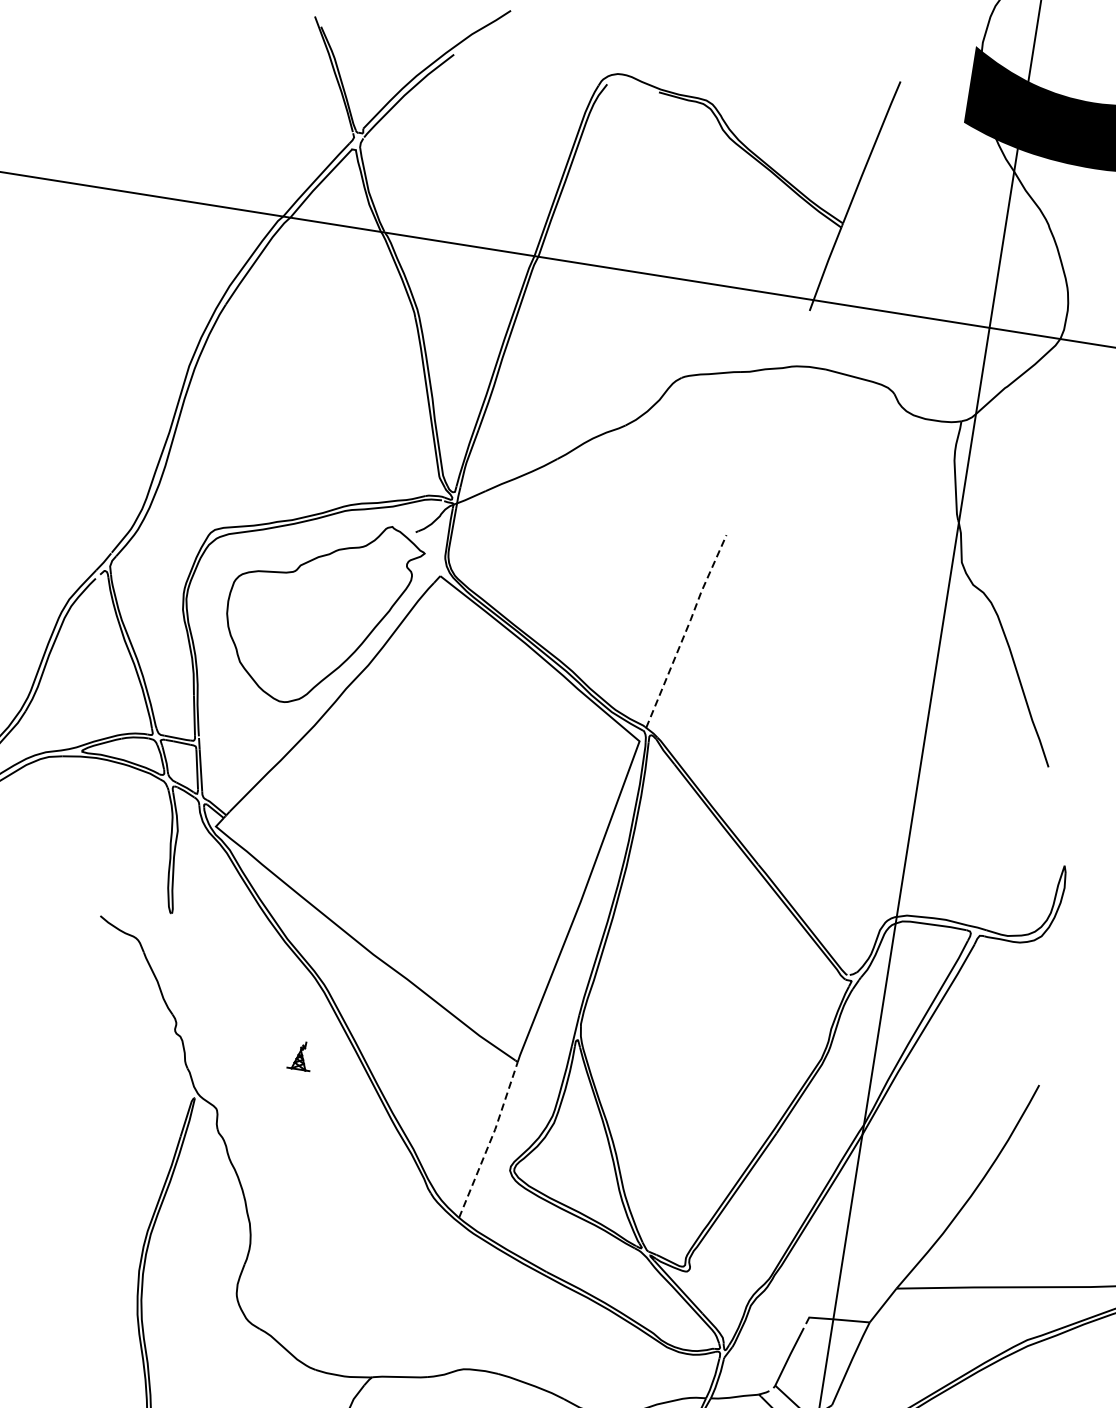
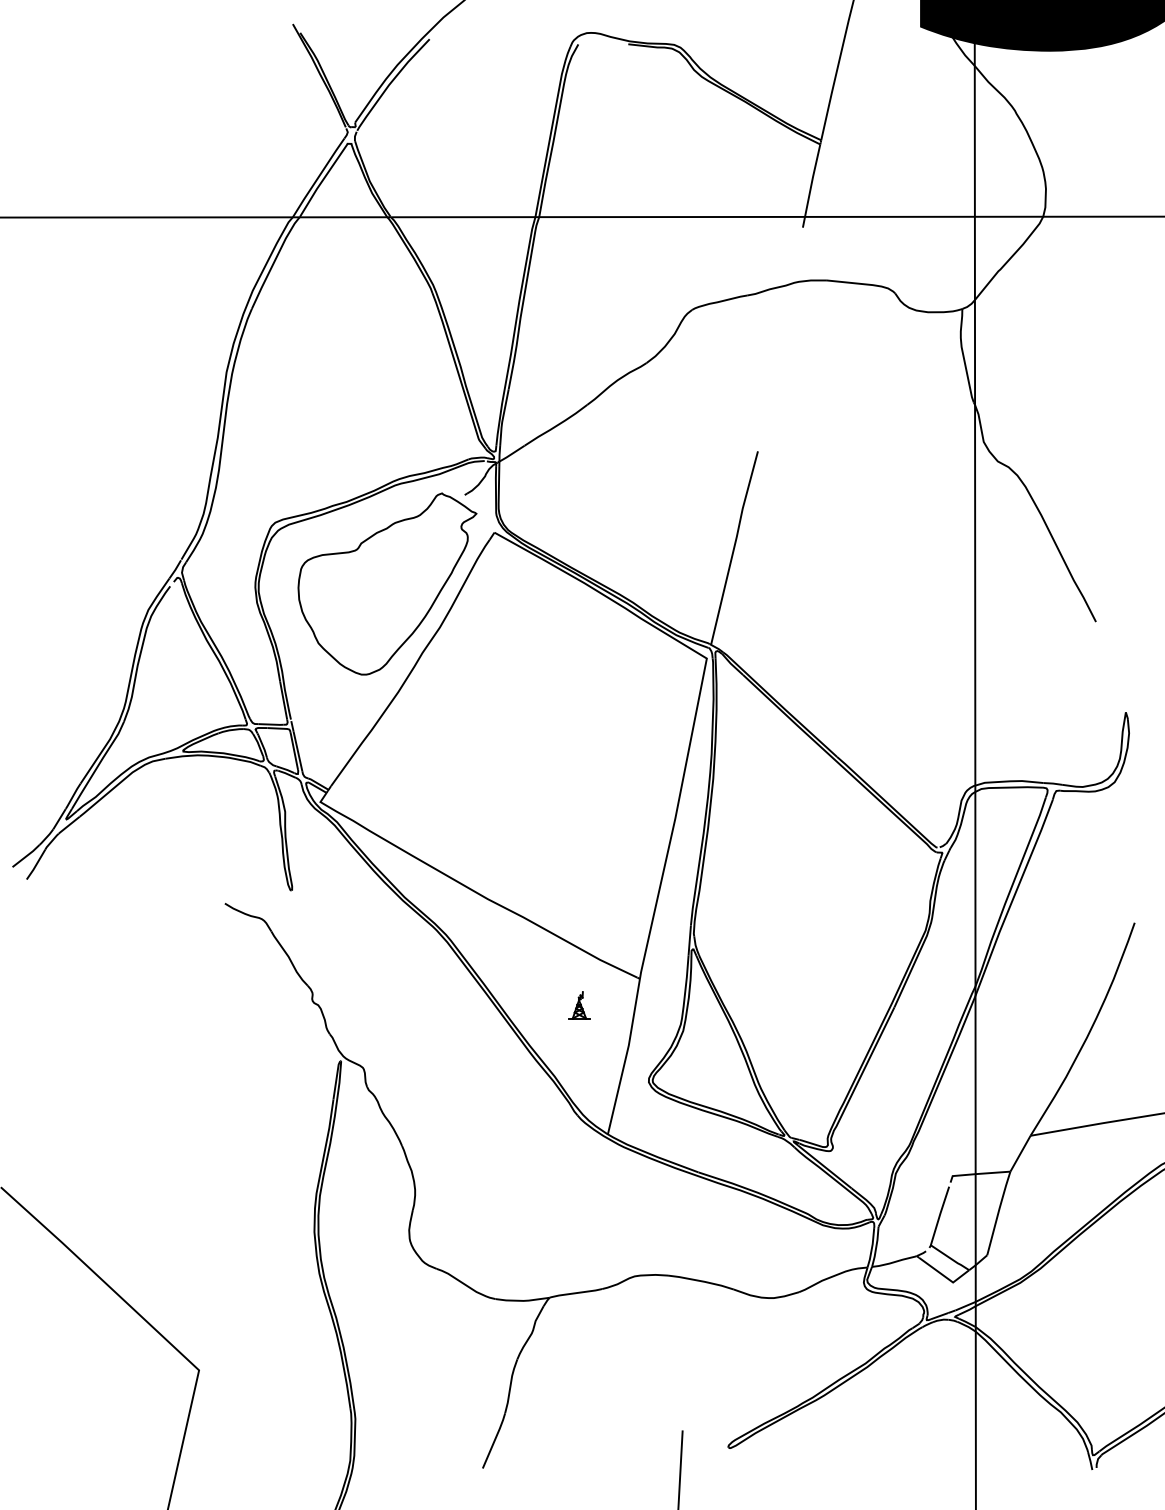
line: (686, 629) -> (734, 546), dashed -> solid
part: (300, 1055) -> (579, 1005), moved
line: (491, 1140) -> (626, 1056), dashed -> solid

